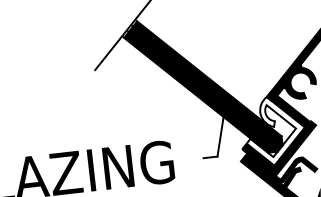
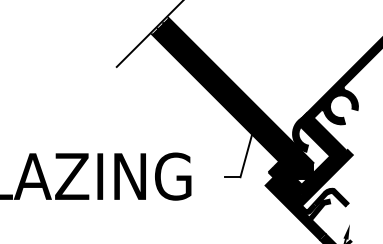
fill: (275, 131) -> (307, 156), added

